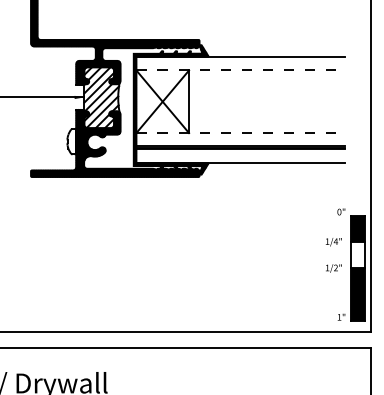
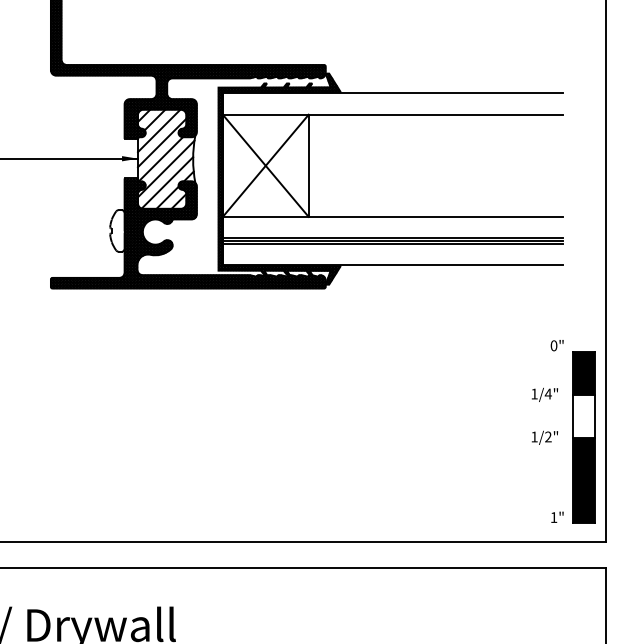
line: (241, 70) -> (394, 114), dashed -> solid
line: (241, 133) -> (394, 217), dashed -> solid

